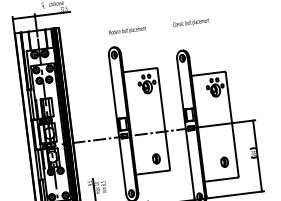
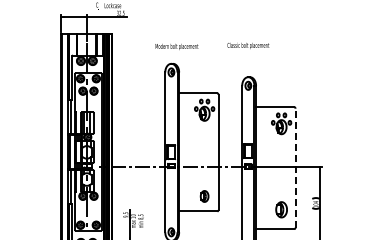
text: (191, 22) -> (248, 45), moved
text: (127, 30) -> (176, 46), moved
line: (232, 124) -> (295, 167), solid -> dashed
part: (224, 161) -> (281, 209), size x1.4

